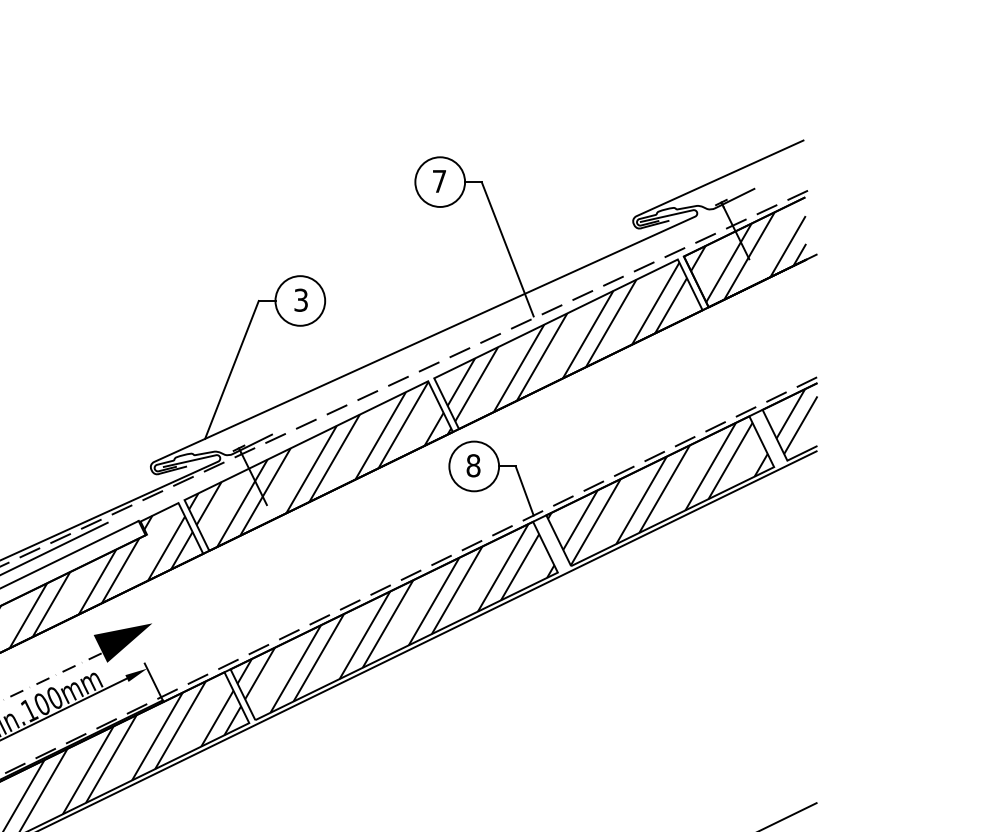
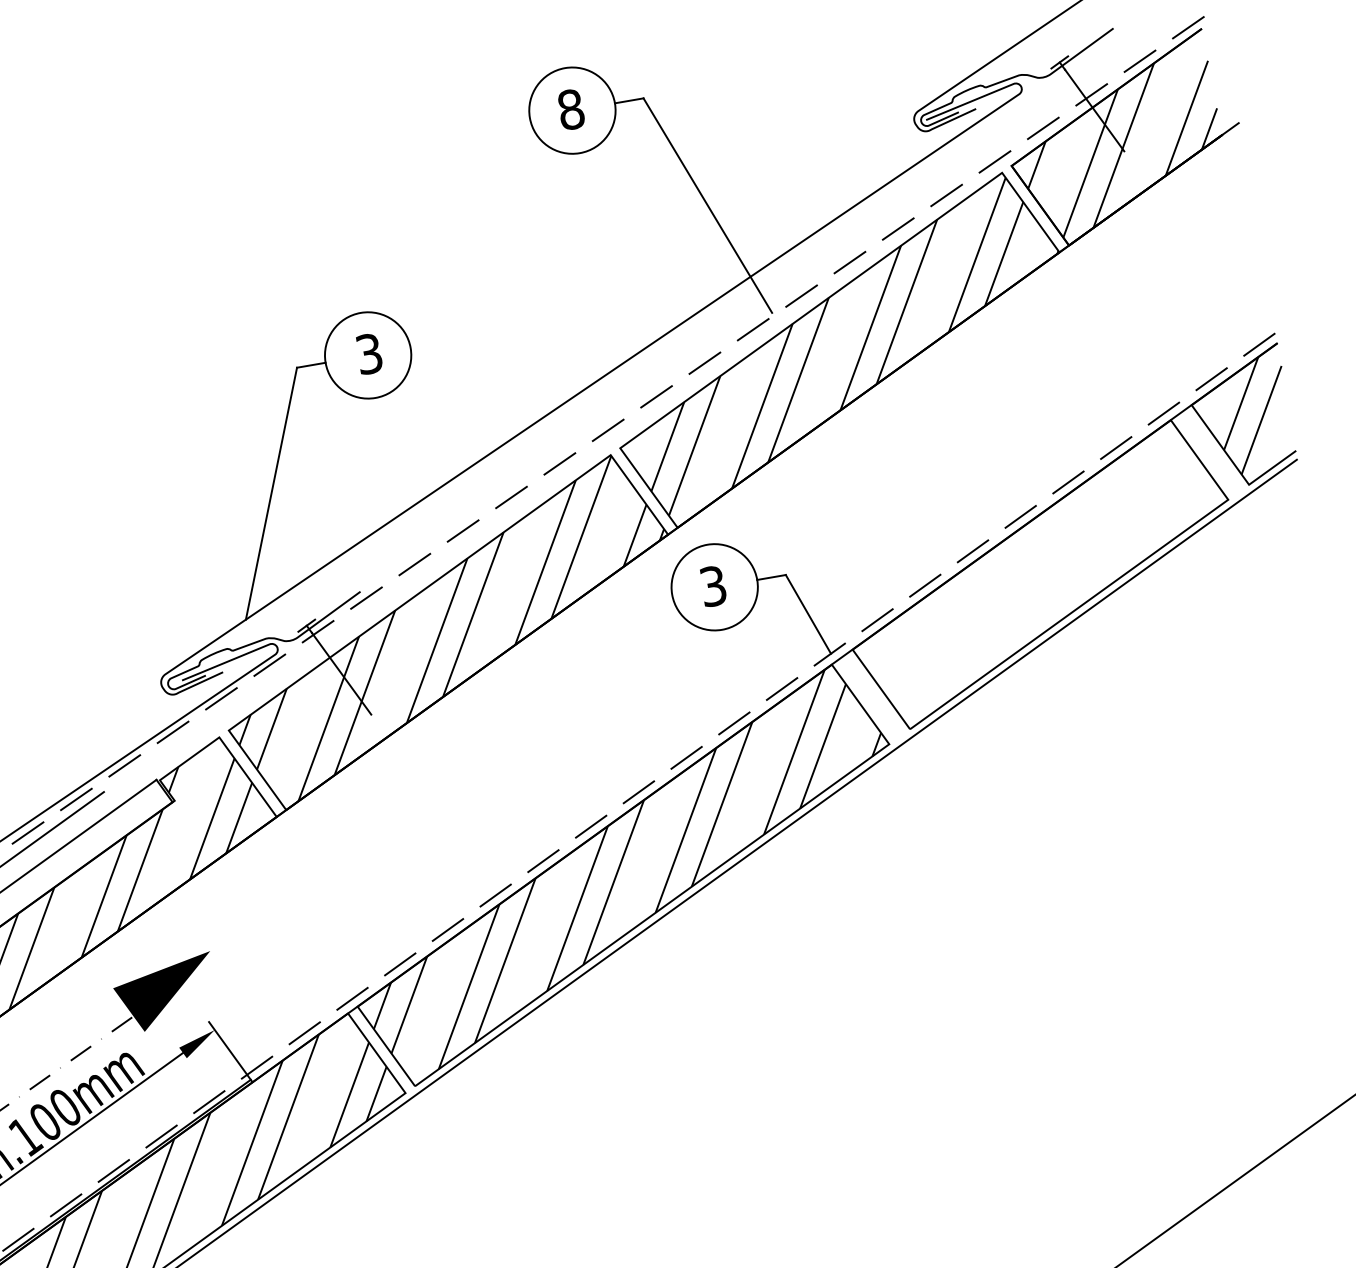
text: (439, 181) -> (571, 109), 7 -> 8
text: (473, 465) -> (713, 585), 8 -> 3
hatch: (657, 493) -> (1036, 579), removed

